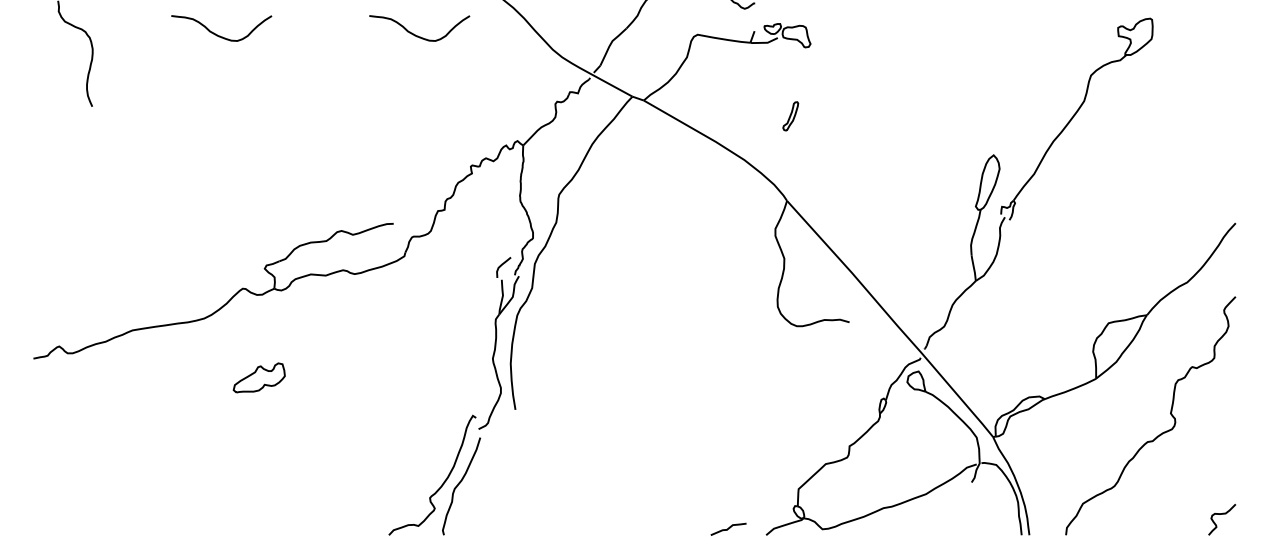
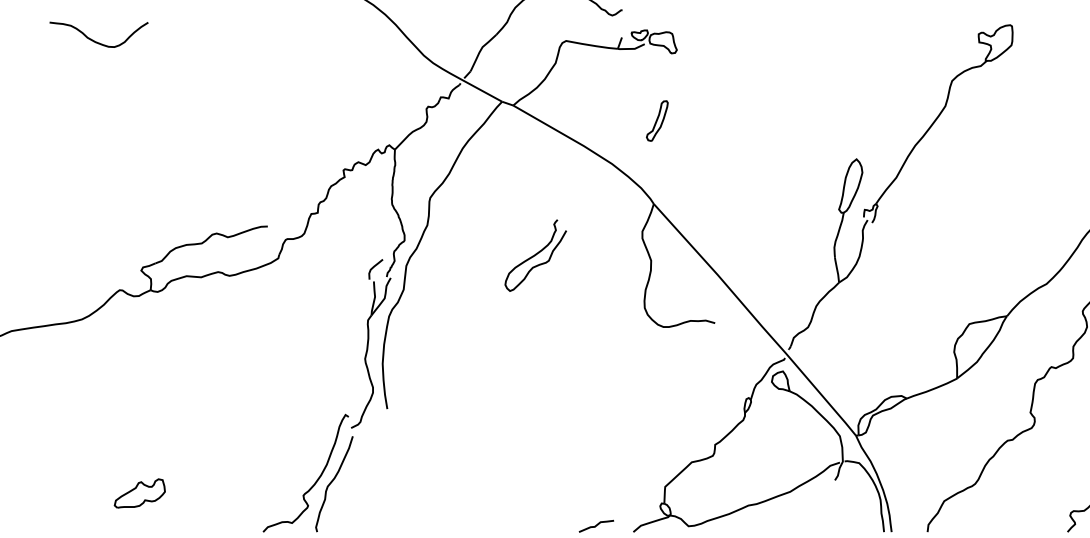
curve: (418, 35) -> (292, 41), removed
part: (790, 116) -> (657, 121), size x1.43
curve: (666, 253) -> (535, 255), added
part: (258, 377) -> (139, 493), moved

